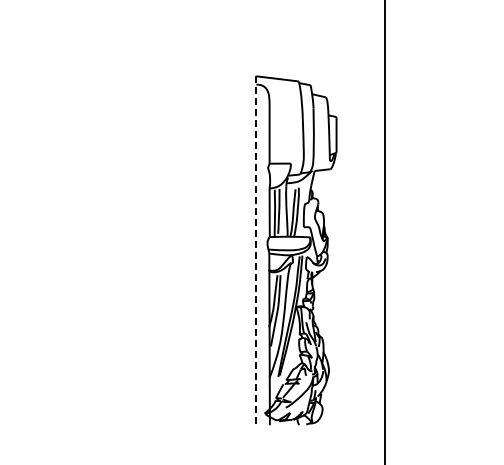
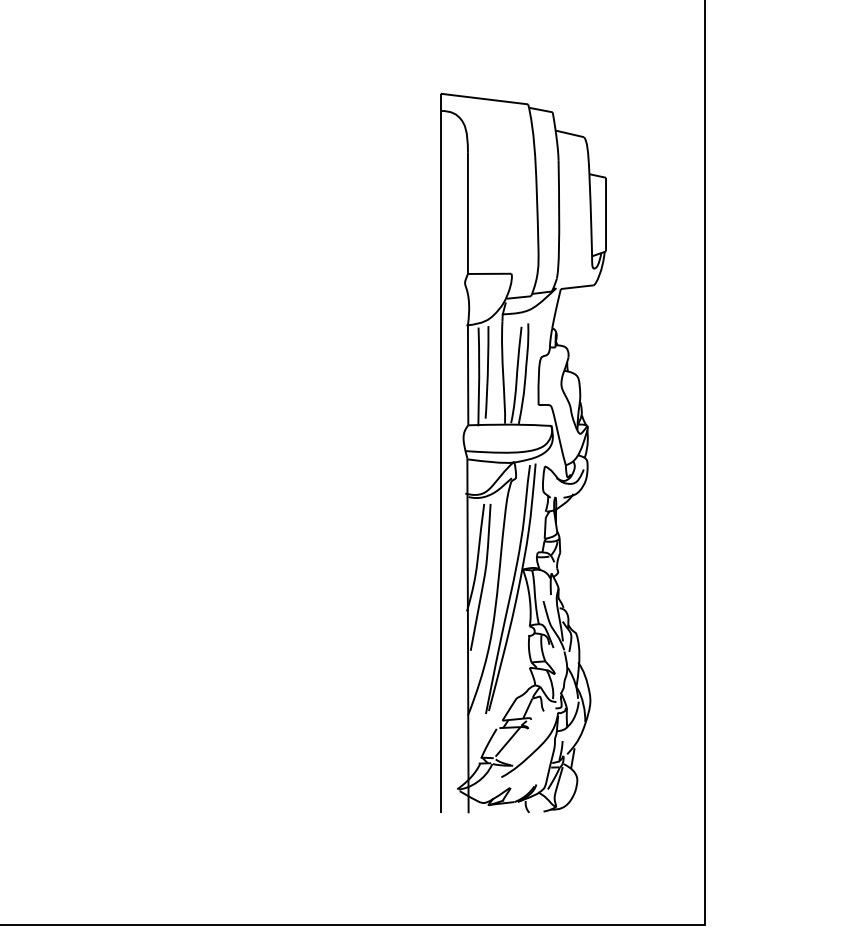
line: (256, 251) -> (440, 455), dashed -> solid

